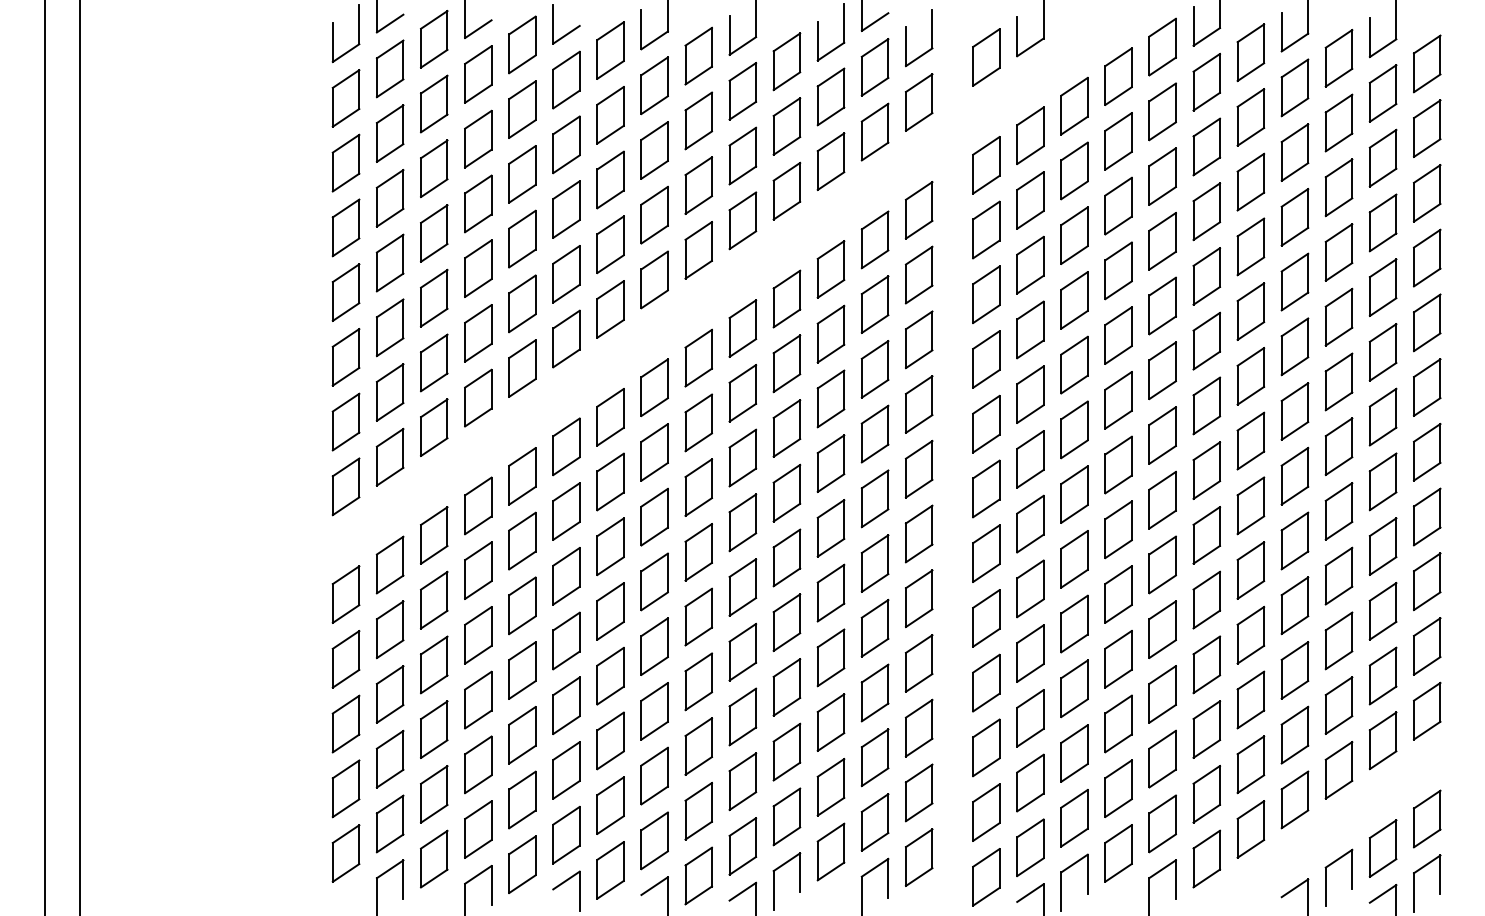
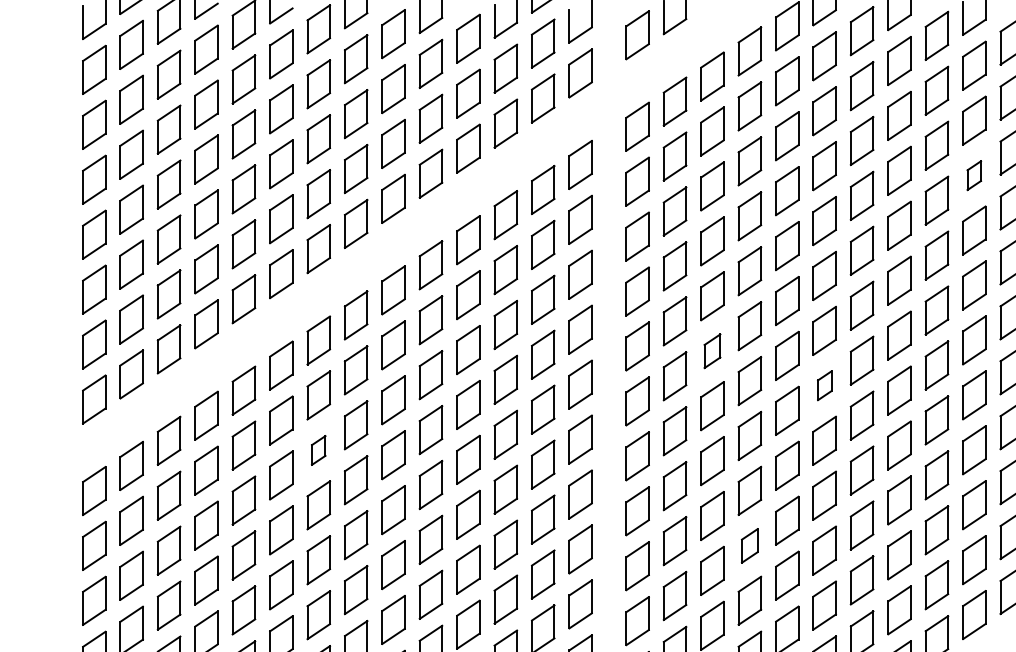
part: (1382, 222) -> (973, 175), size x0.6
part: (1074, 429) -> (712, 350), size x0.7
part: (1206, 470) -> (824, 385), size x0.6
part: (610, 546) -> (318, 450), size x0.6
part: (1118, 659) -> (749, 546), size x0.7

